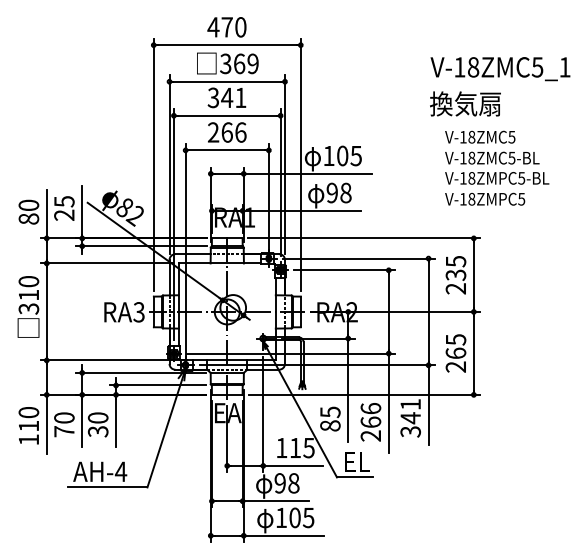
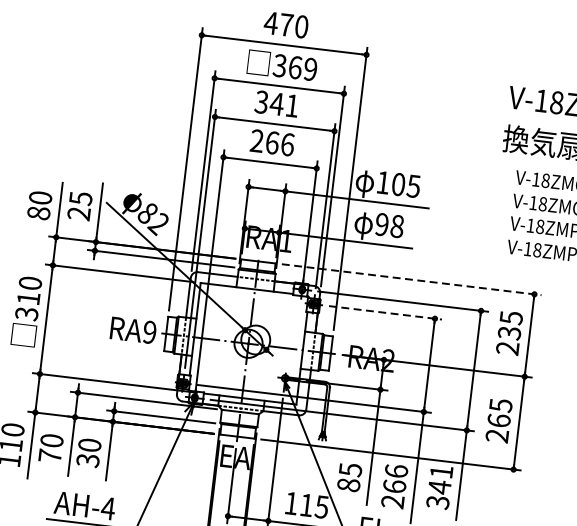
line: (364, 238) -> (412, 279), solid -> dashed
line: (345, 270) -> (386, 313), solid -> dashed
text: (138, 312) -> (149, 332), RA3 -> RA9

